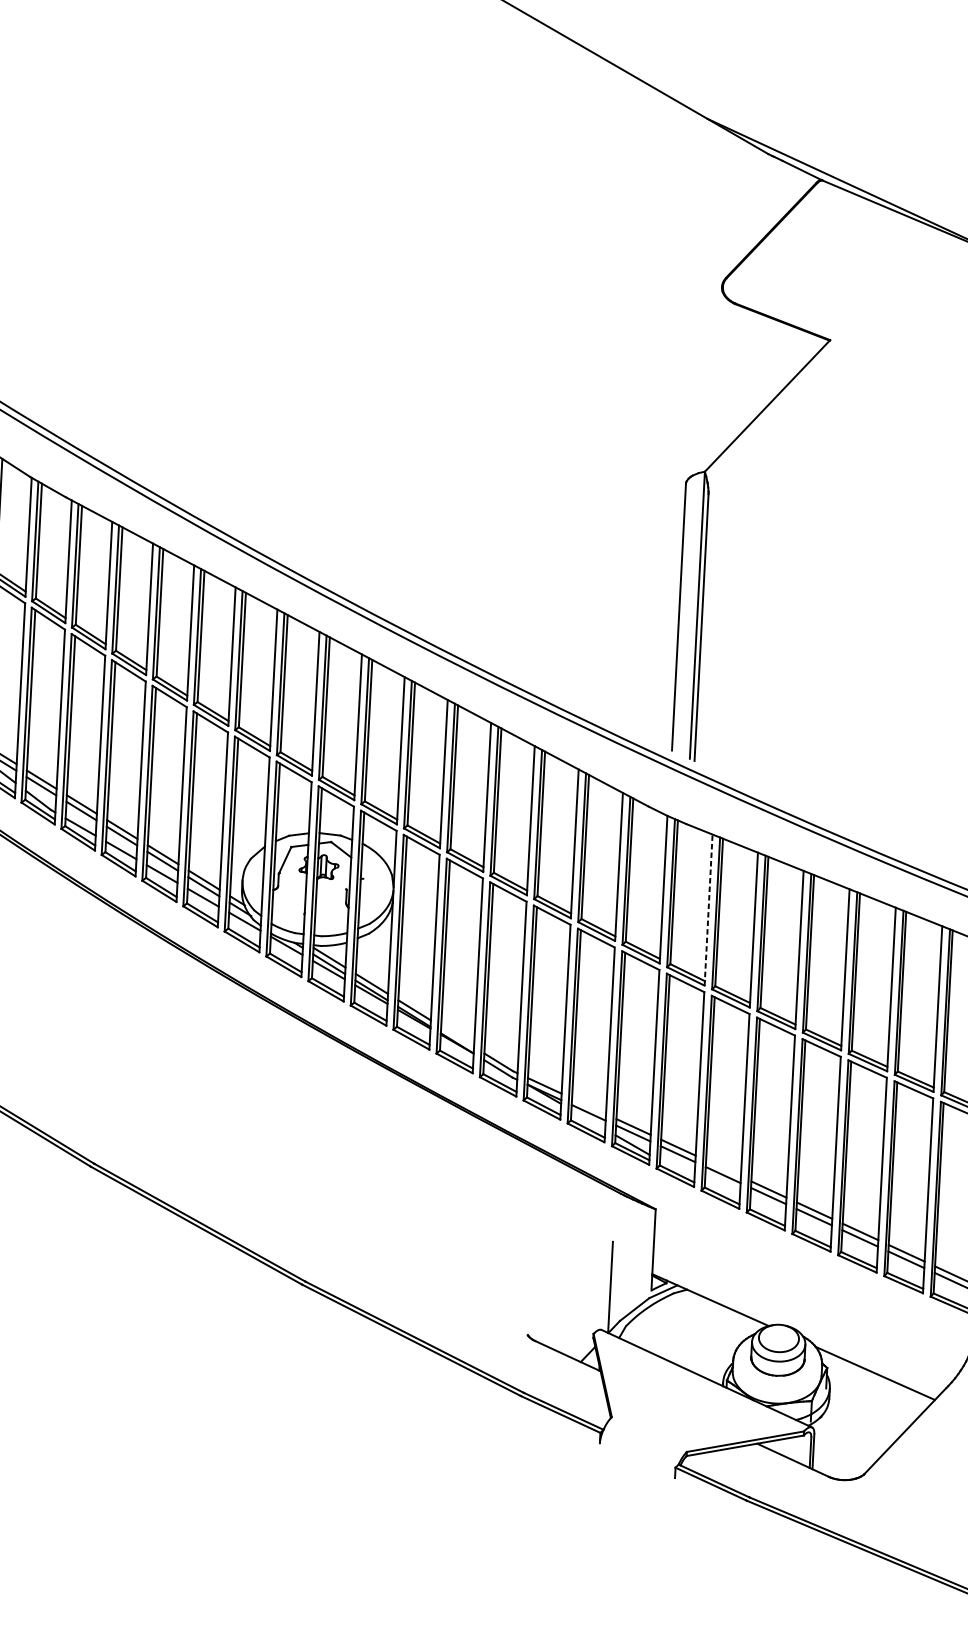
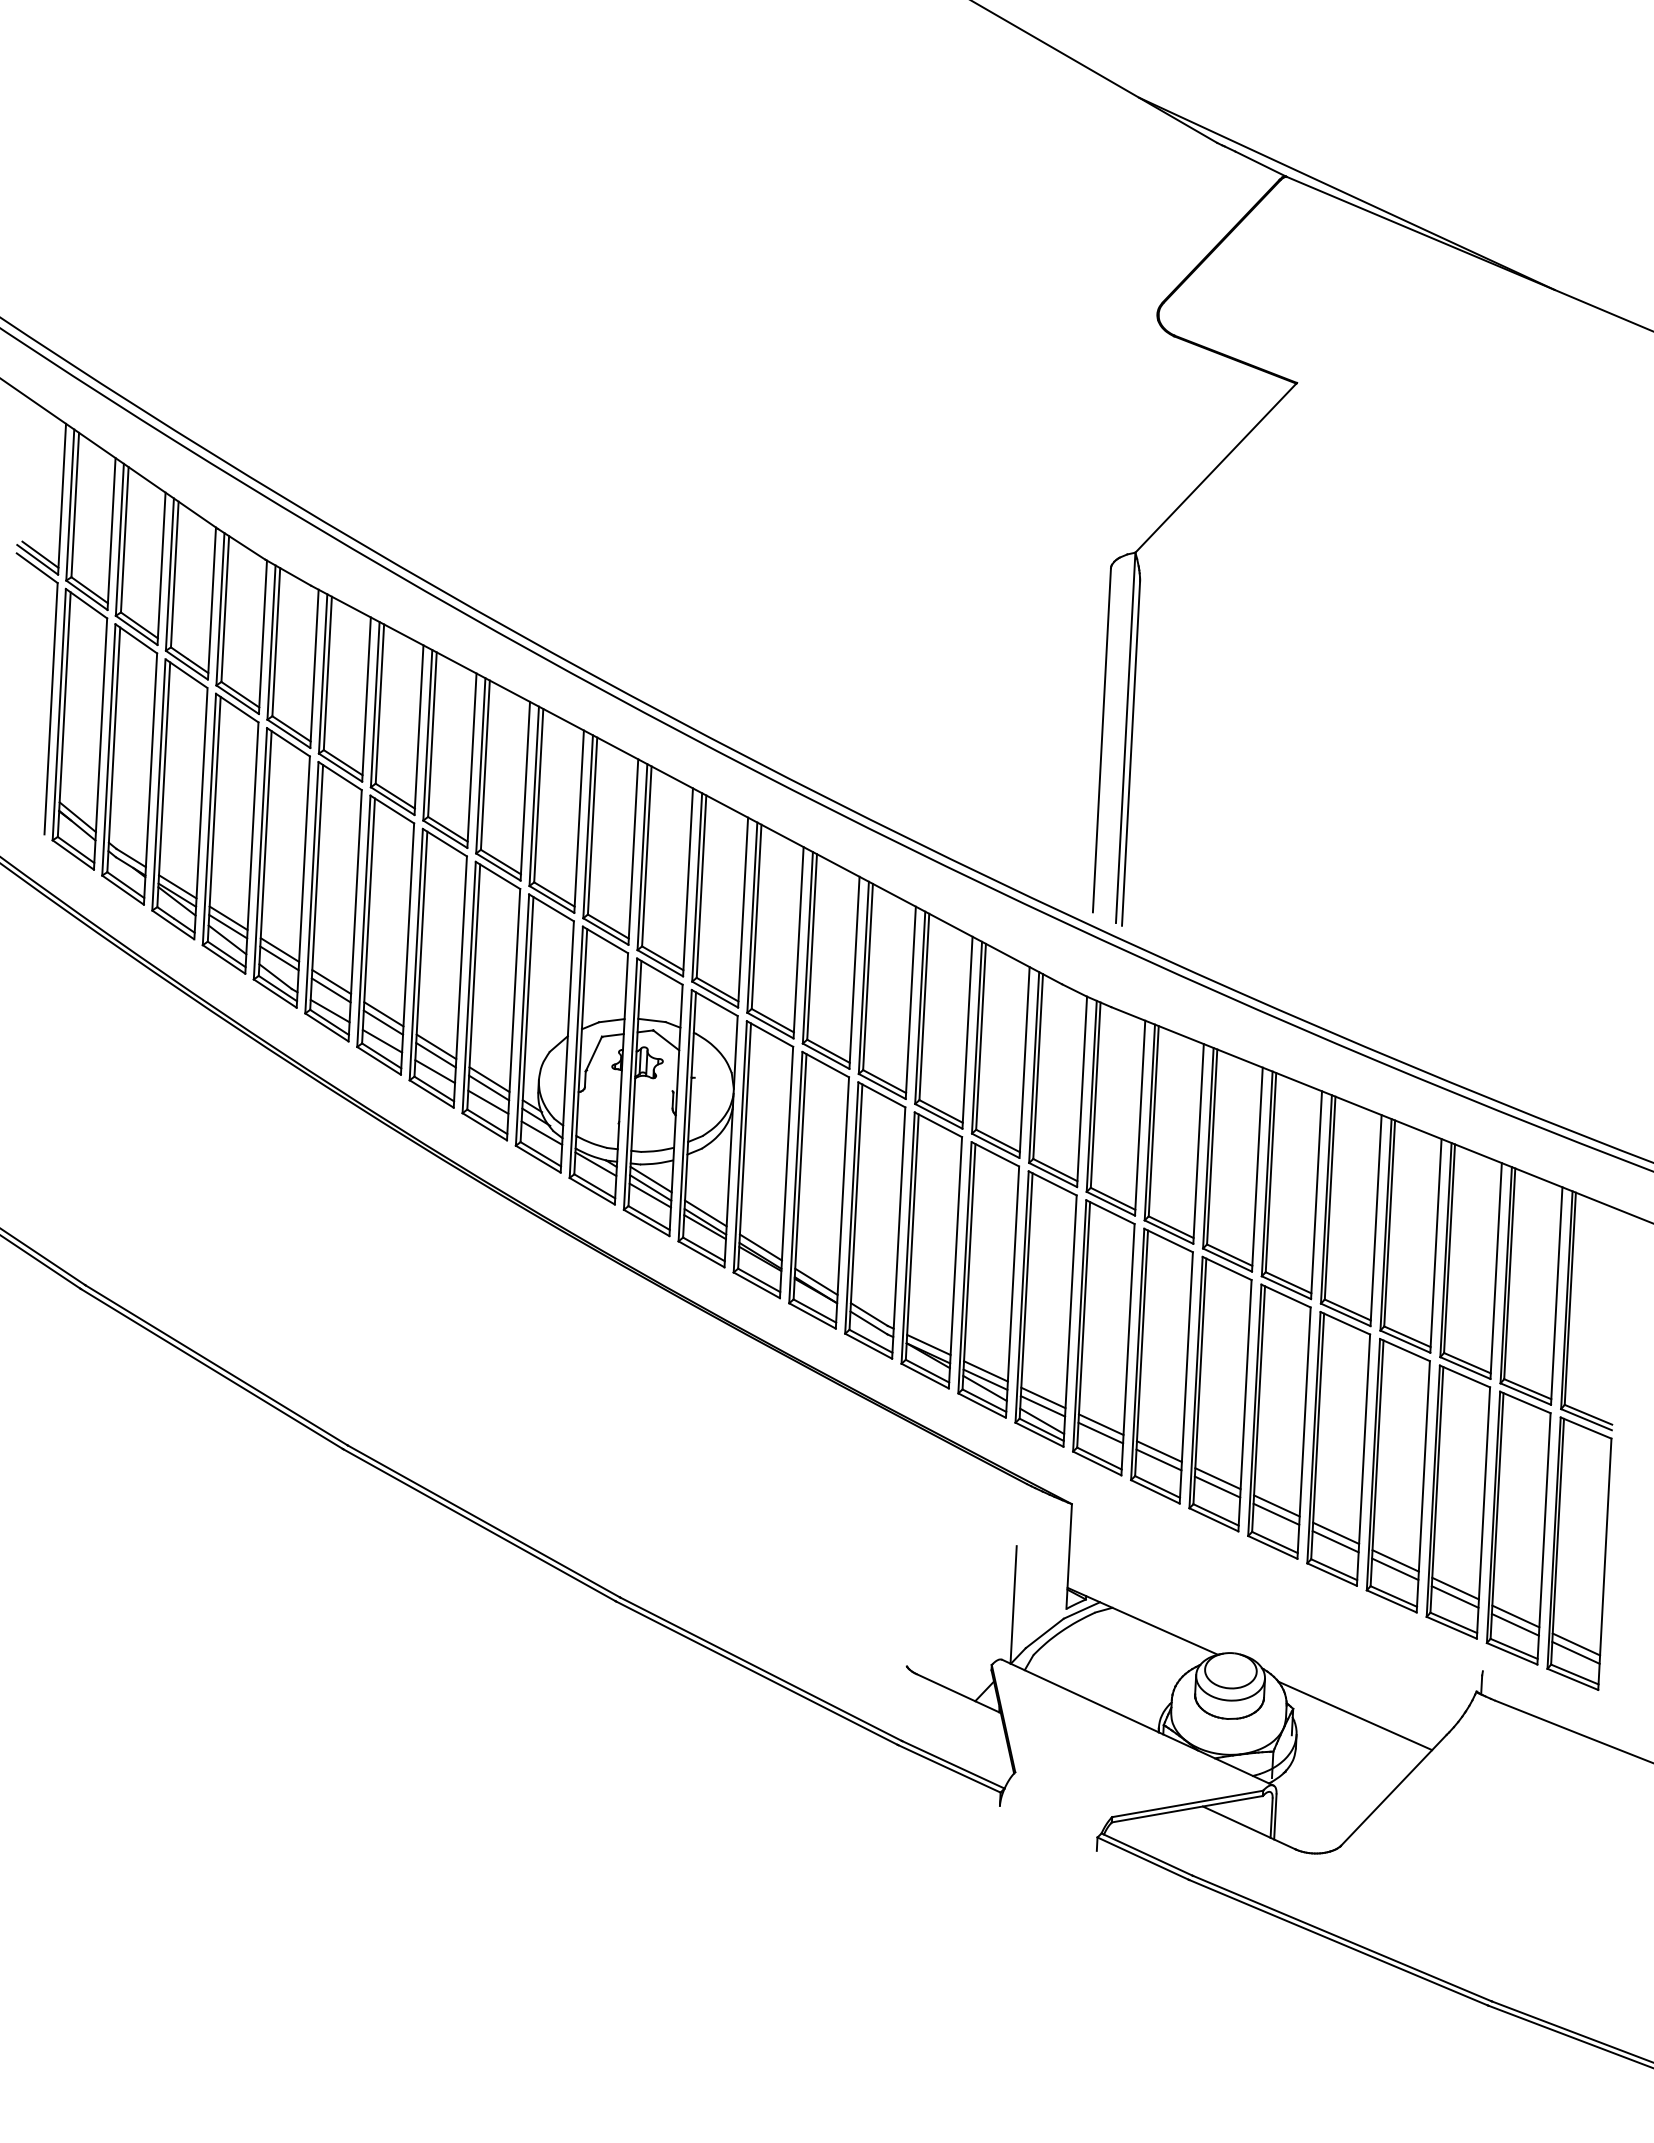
line: (708, 910) -> (1140, 1118), dashed -> solid
line: (457, 1036) -> (816, 1281), added
line: (588, 1106) -> (985, 1371), added
line: (587, 1119) -> (984, 1388), added
line: (722, 1168) -> (1158, 1451), added

